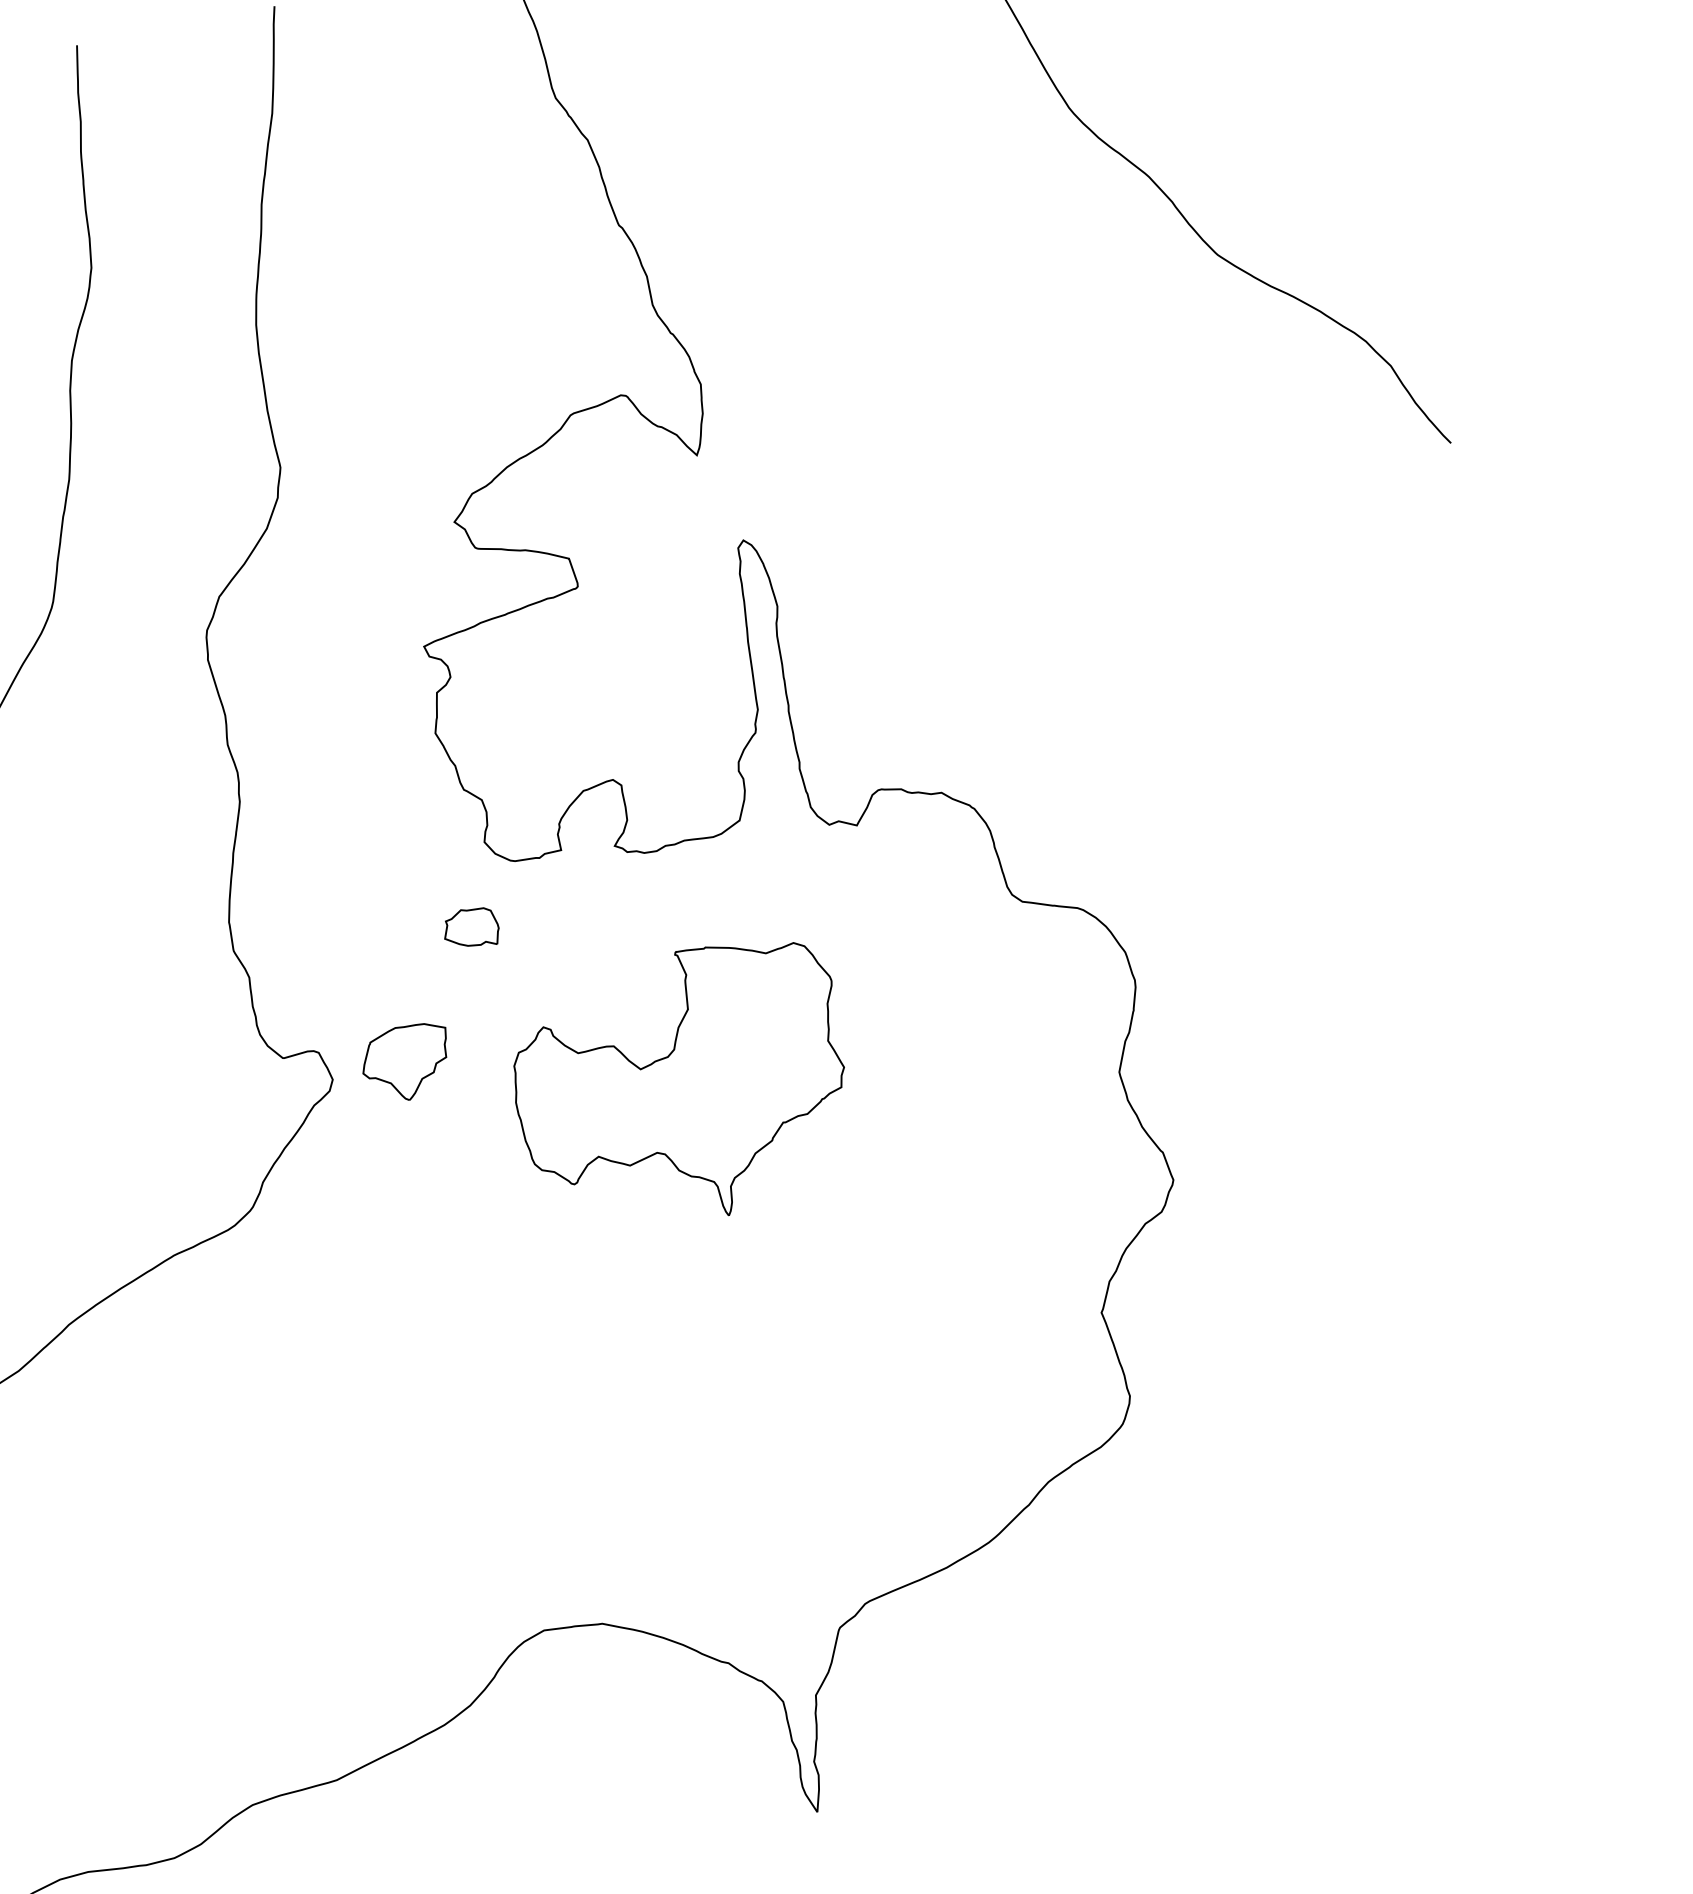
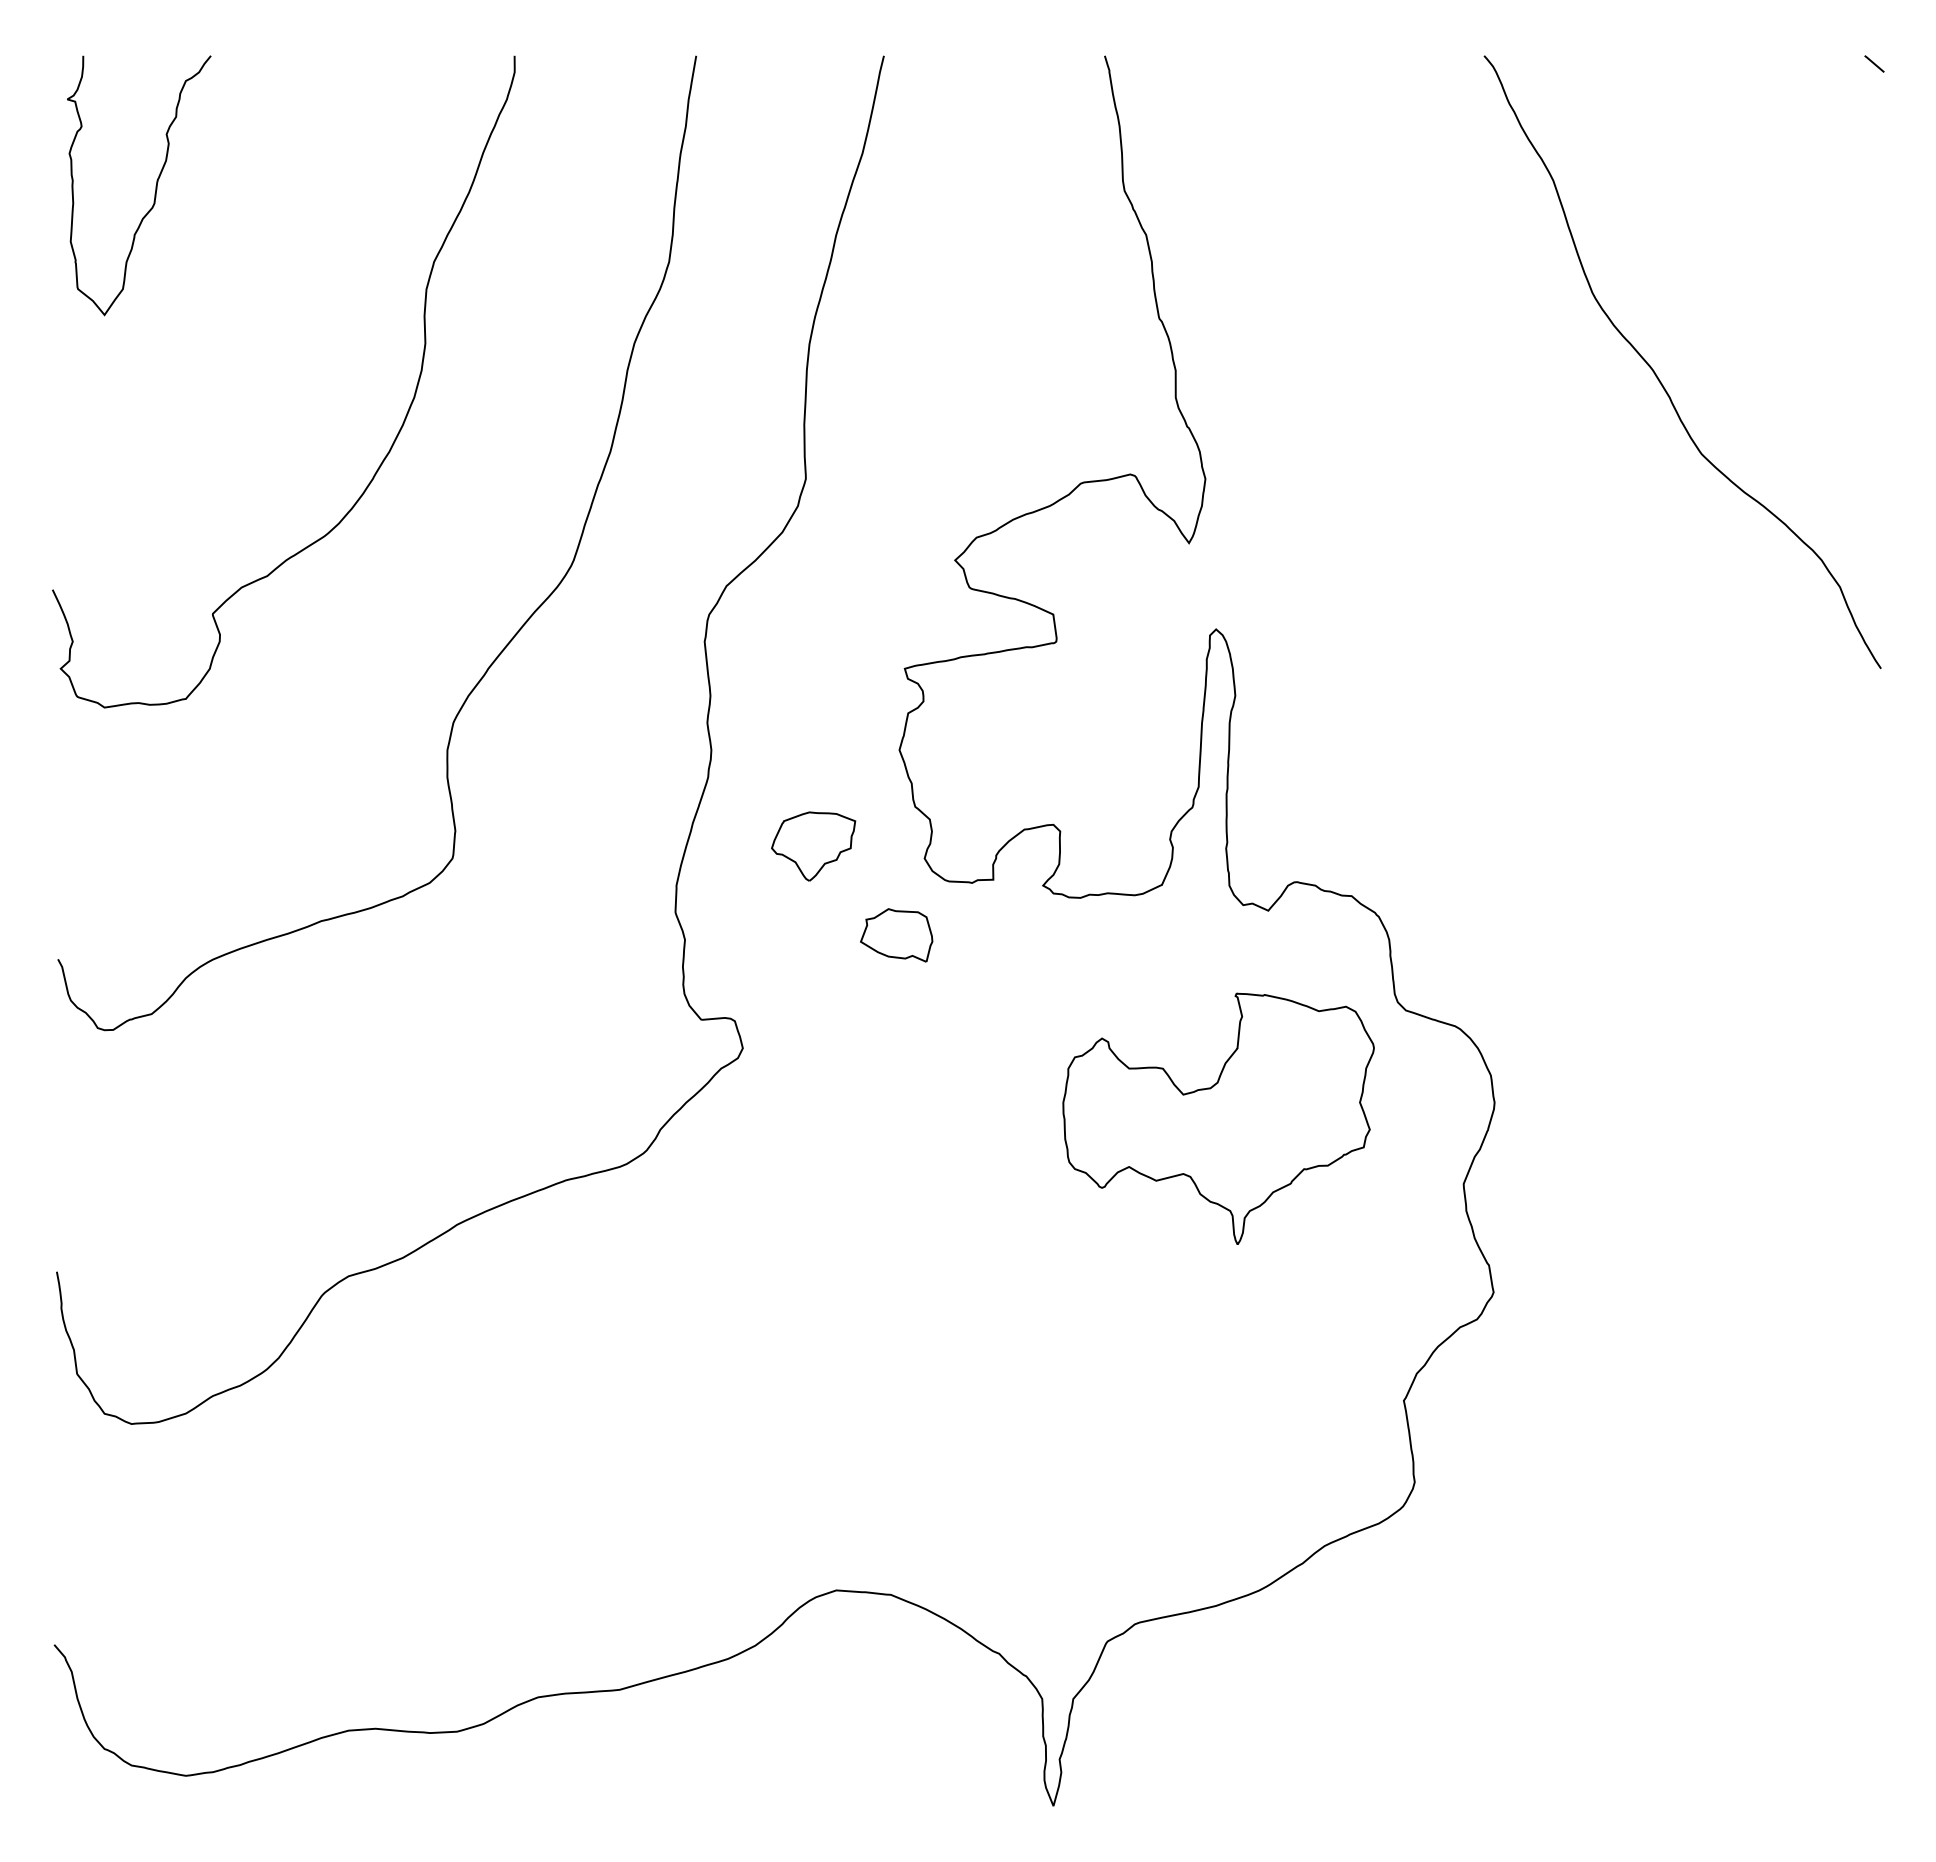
part: (470, 927) -> (896, 934), size x1.4
part: (406, 1063) -> (813, 846), moved
part: (682, 1087) -> (1218, 1118), moved

